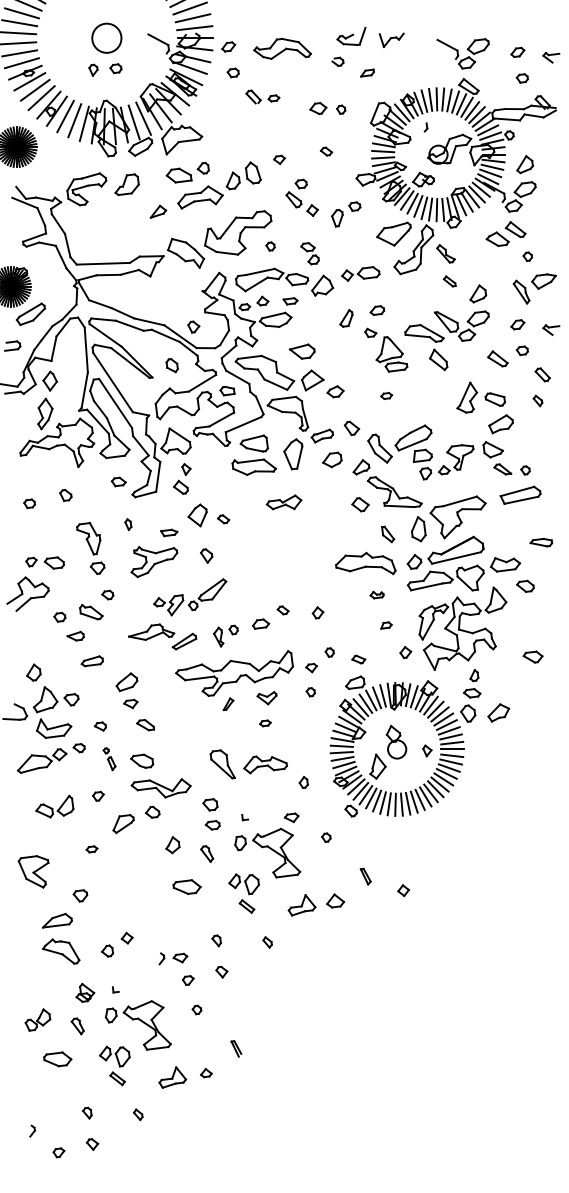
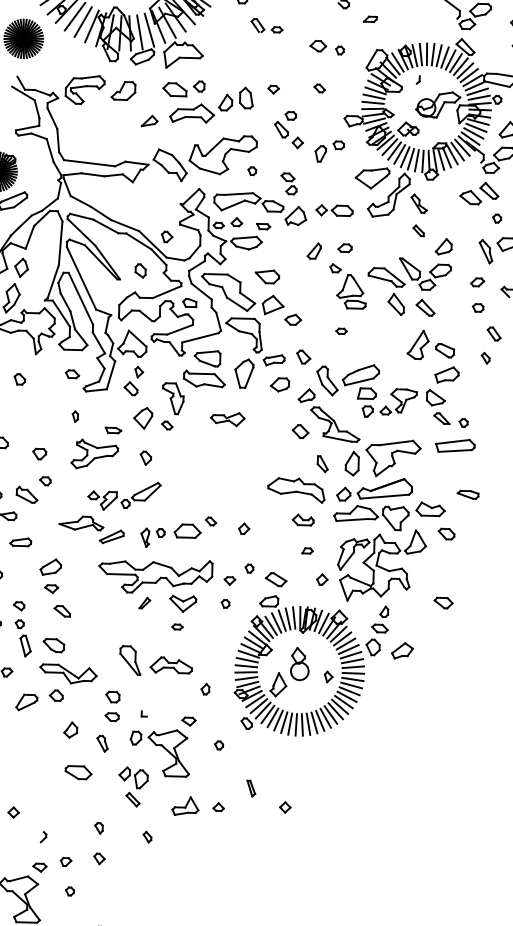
part: (497, 358) -> (425, 307), moved
part: (88, 538) -> (172, 398), moved
part: (376, 594) -> (302, 519), size x1.67
part: (260, 623) -> (187, 530), size x1.67
part: (358, 659) -> (275, 579), size x1.67
part: (266, 697) -> (182, 602), size x1.43
part: (109, 759) -> (22, 638), size x1.67
part: (335, 900) -> (218, 806), size x0.62
part: (180, 957) -> (39, 866), moved

